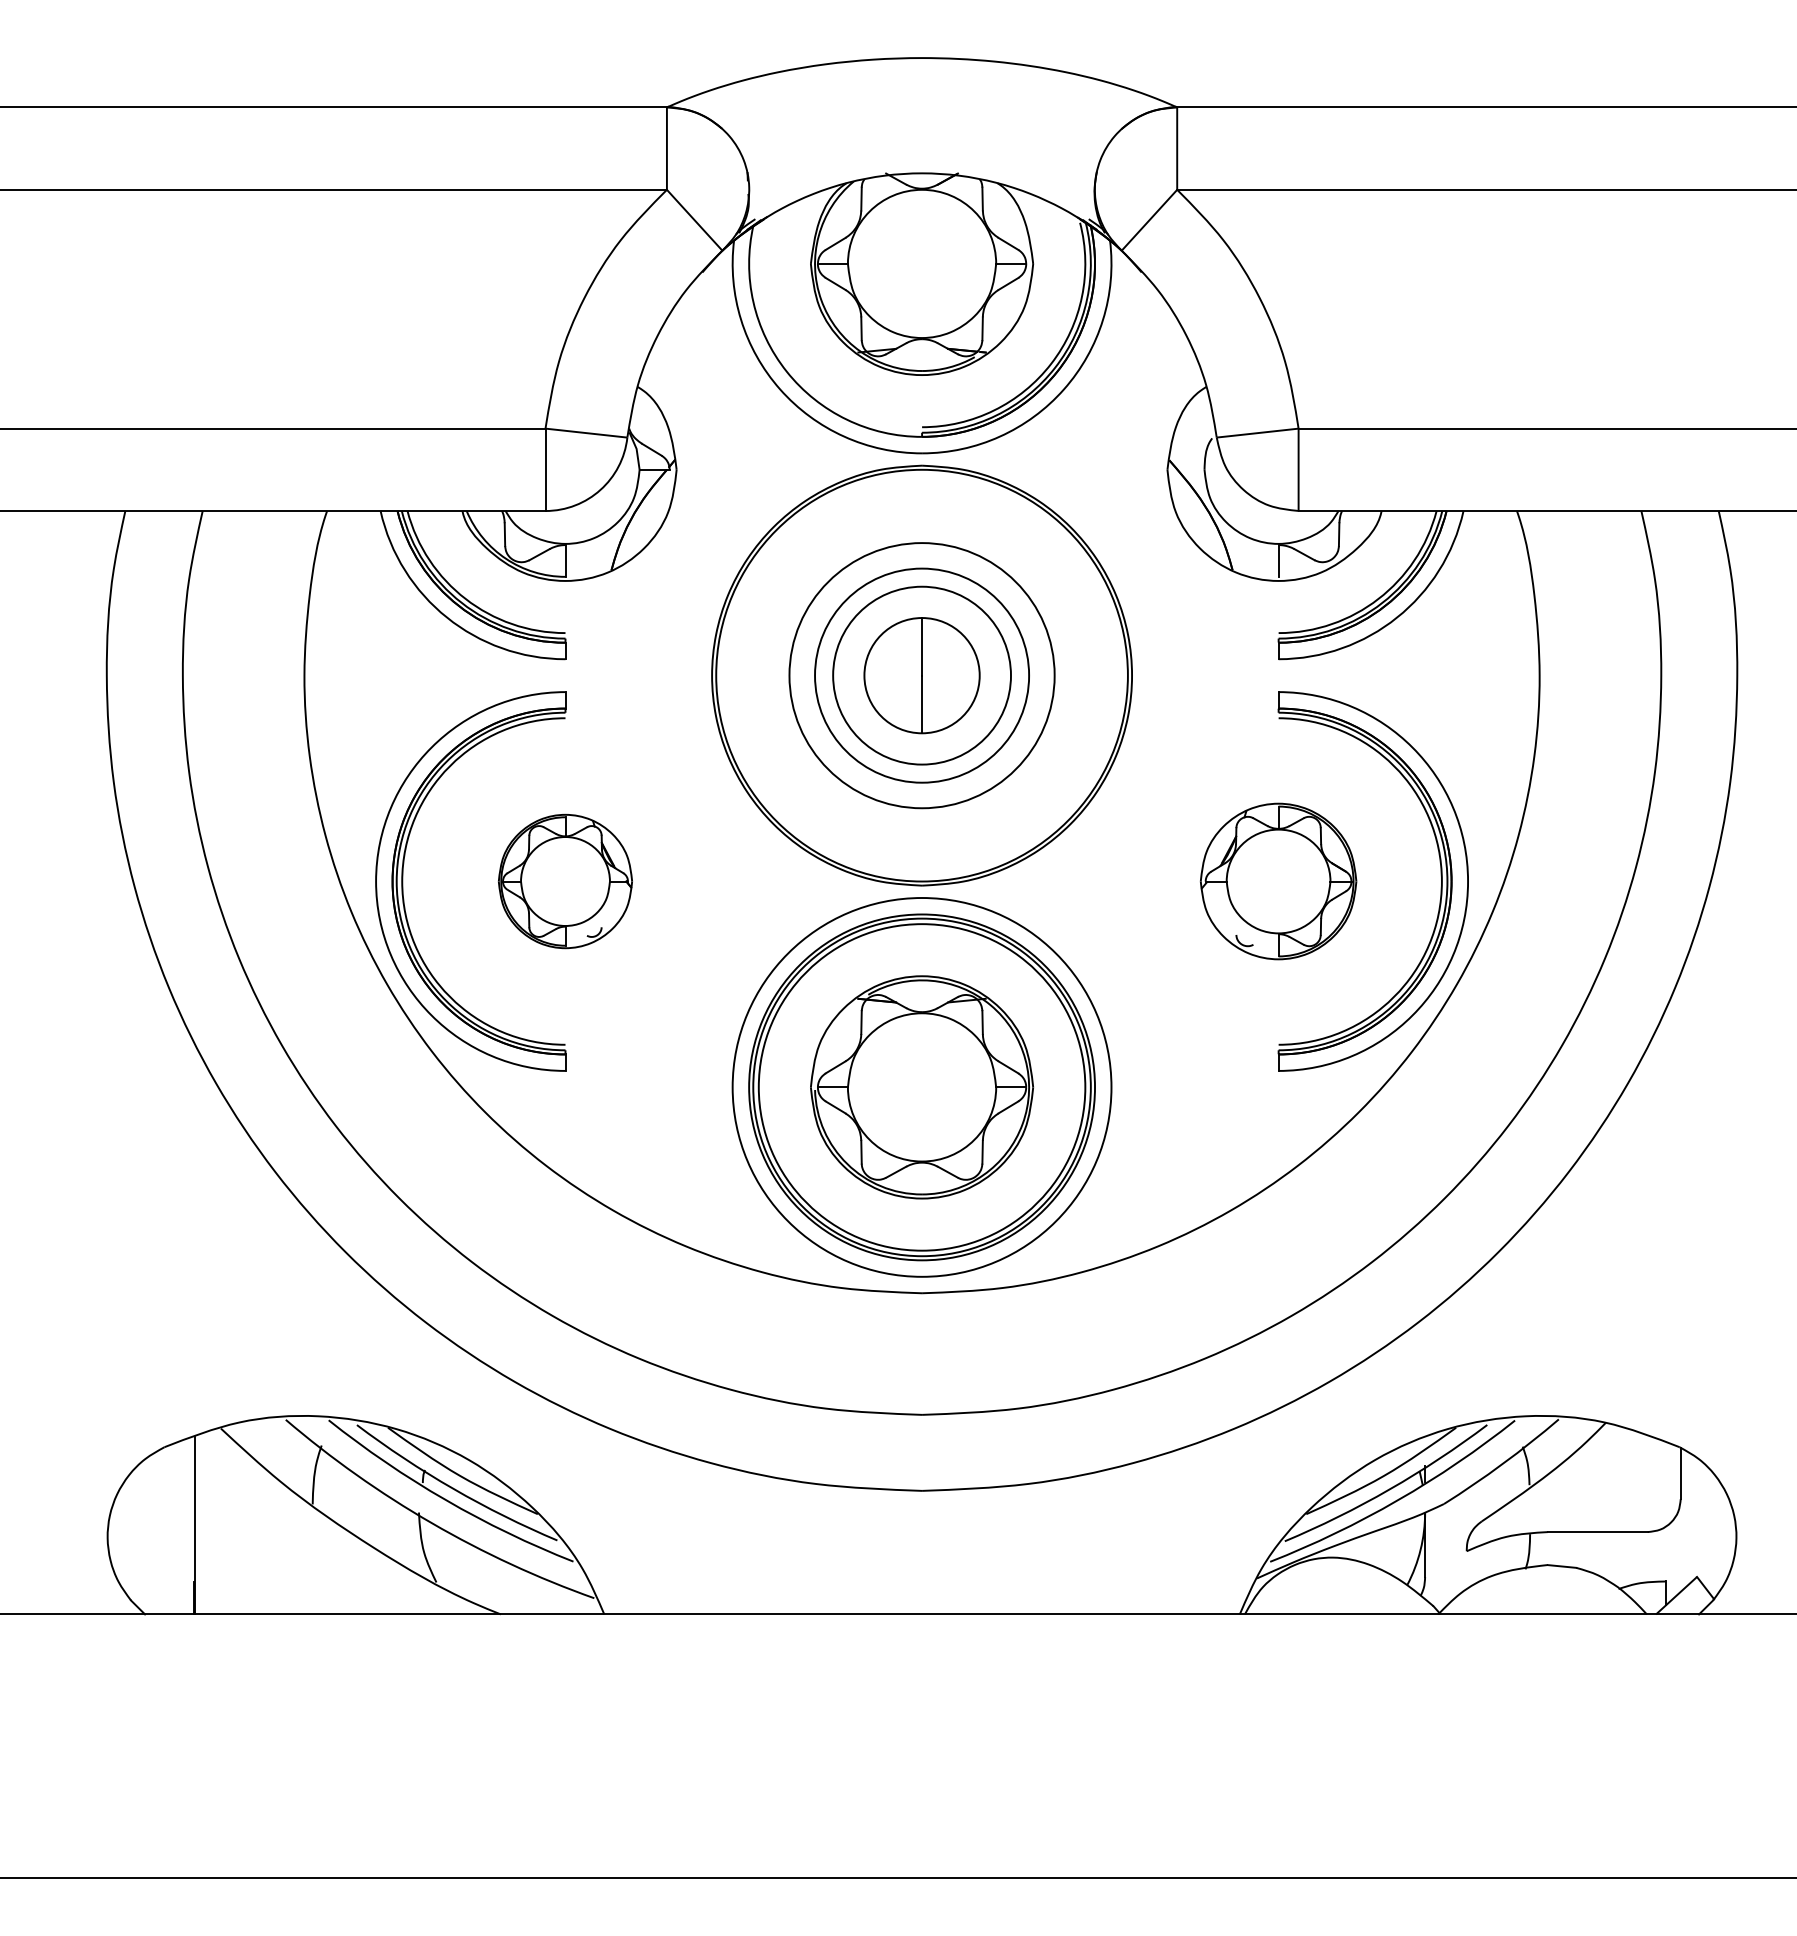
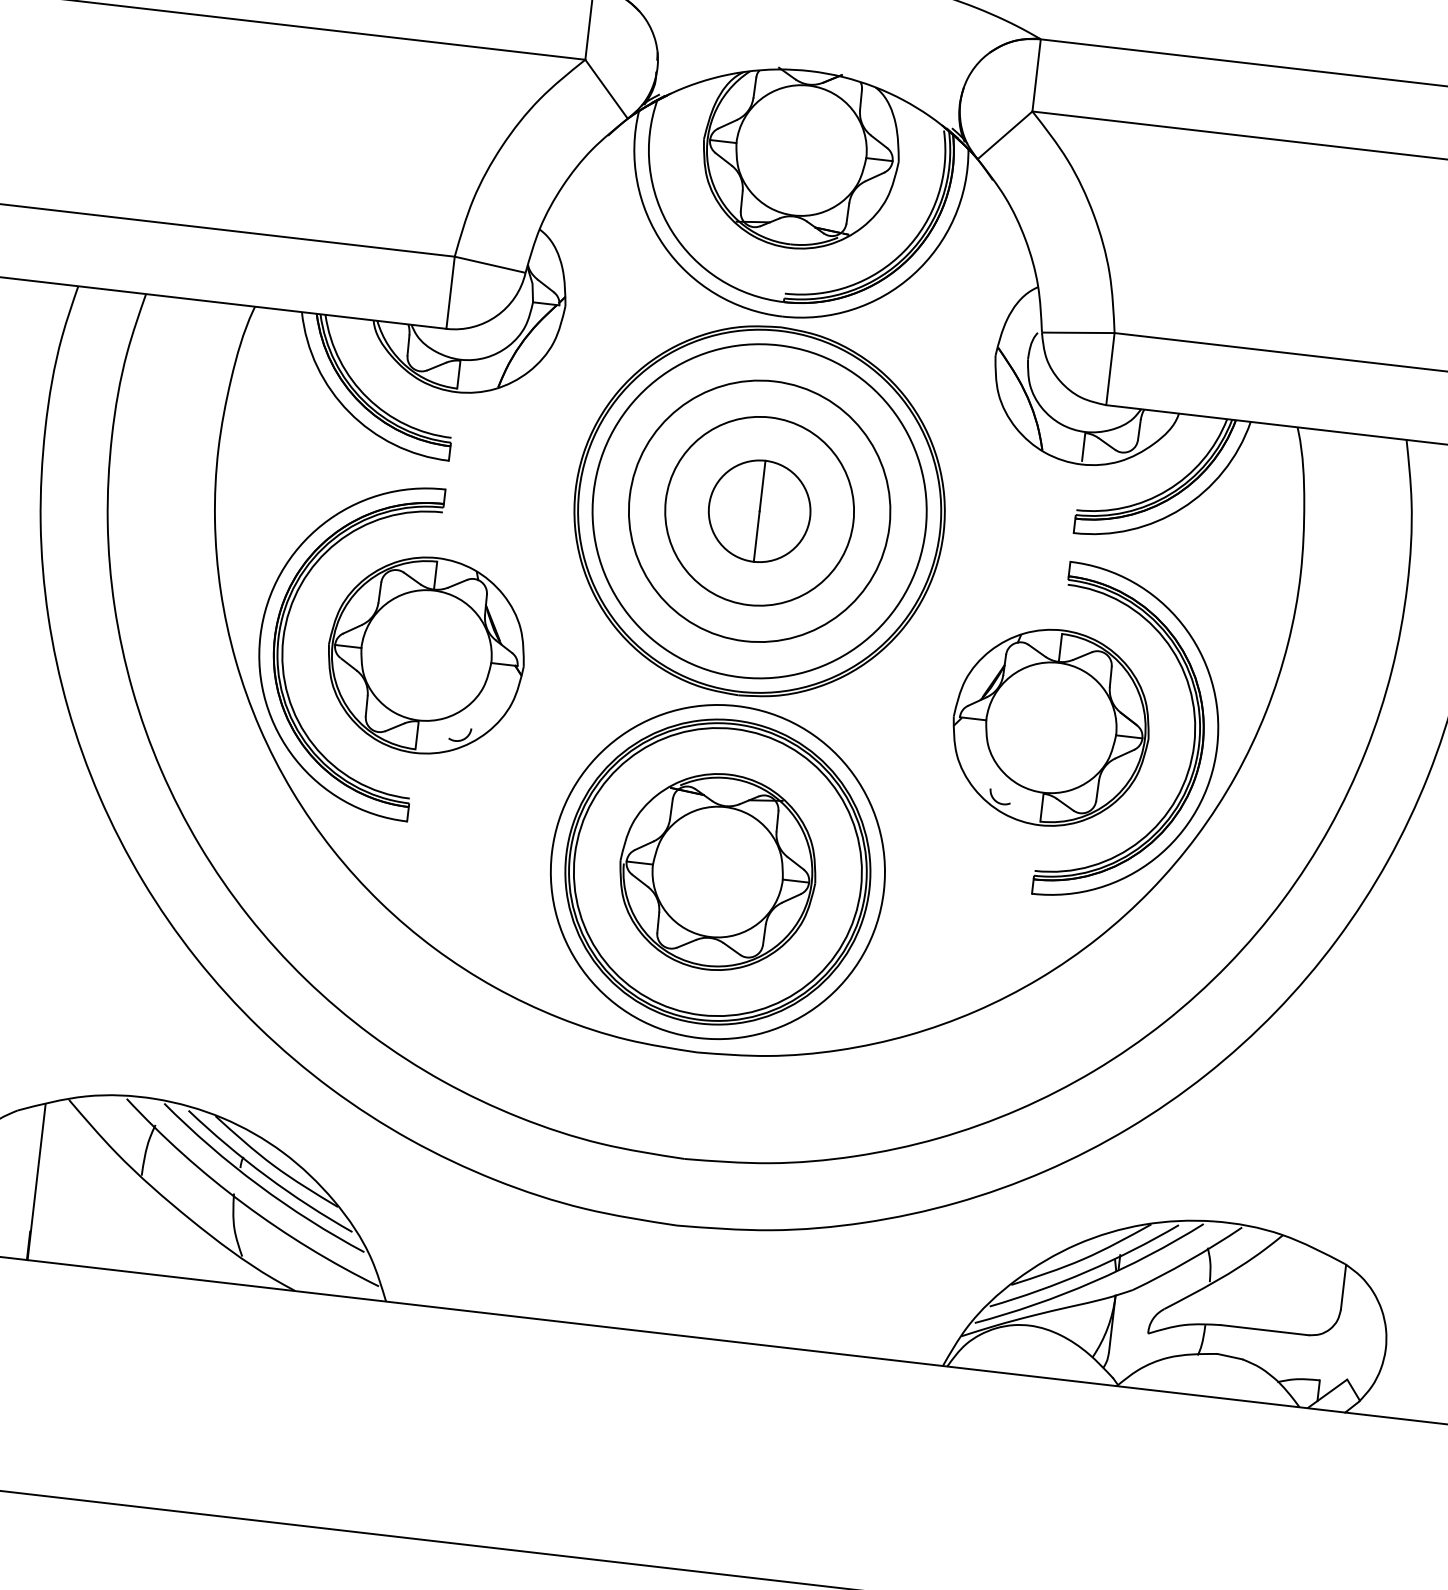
circle: (921, 675) -> (759, 511), size x1.43
circle: (921, 675) -> (759, 511), size x1.67
part: (565, 881) -> (426, 655), size x1.67
part: (1278, 881) -> (1051, 727), size x1.43

